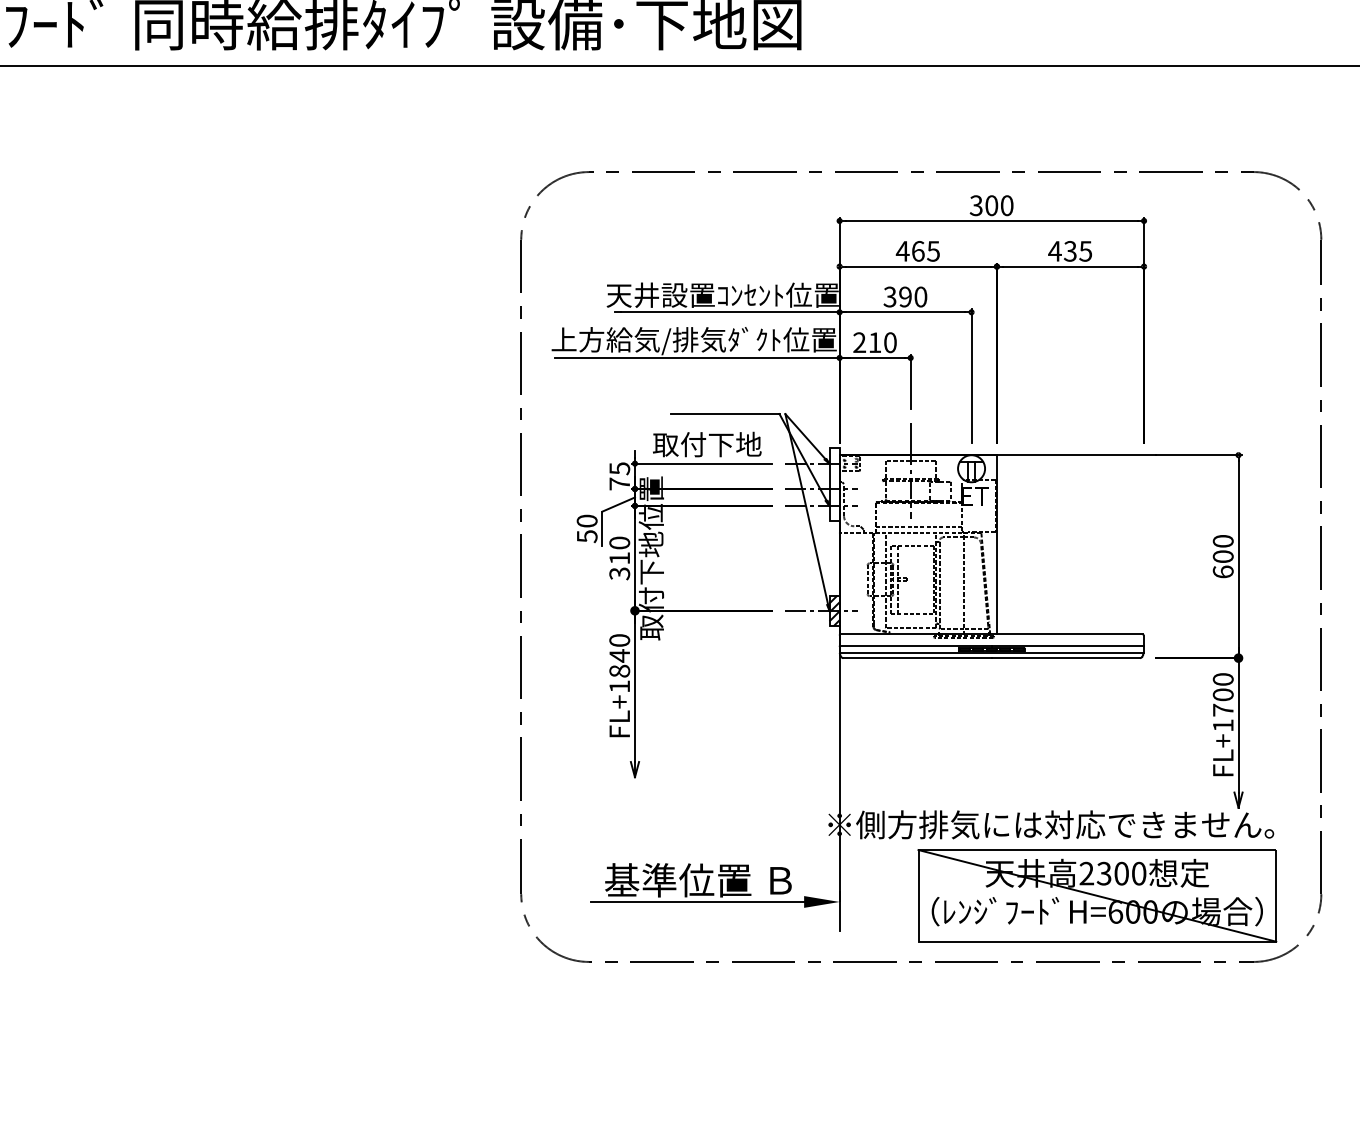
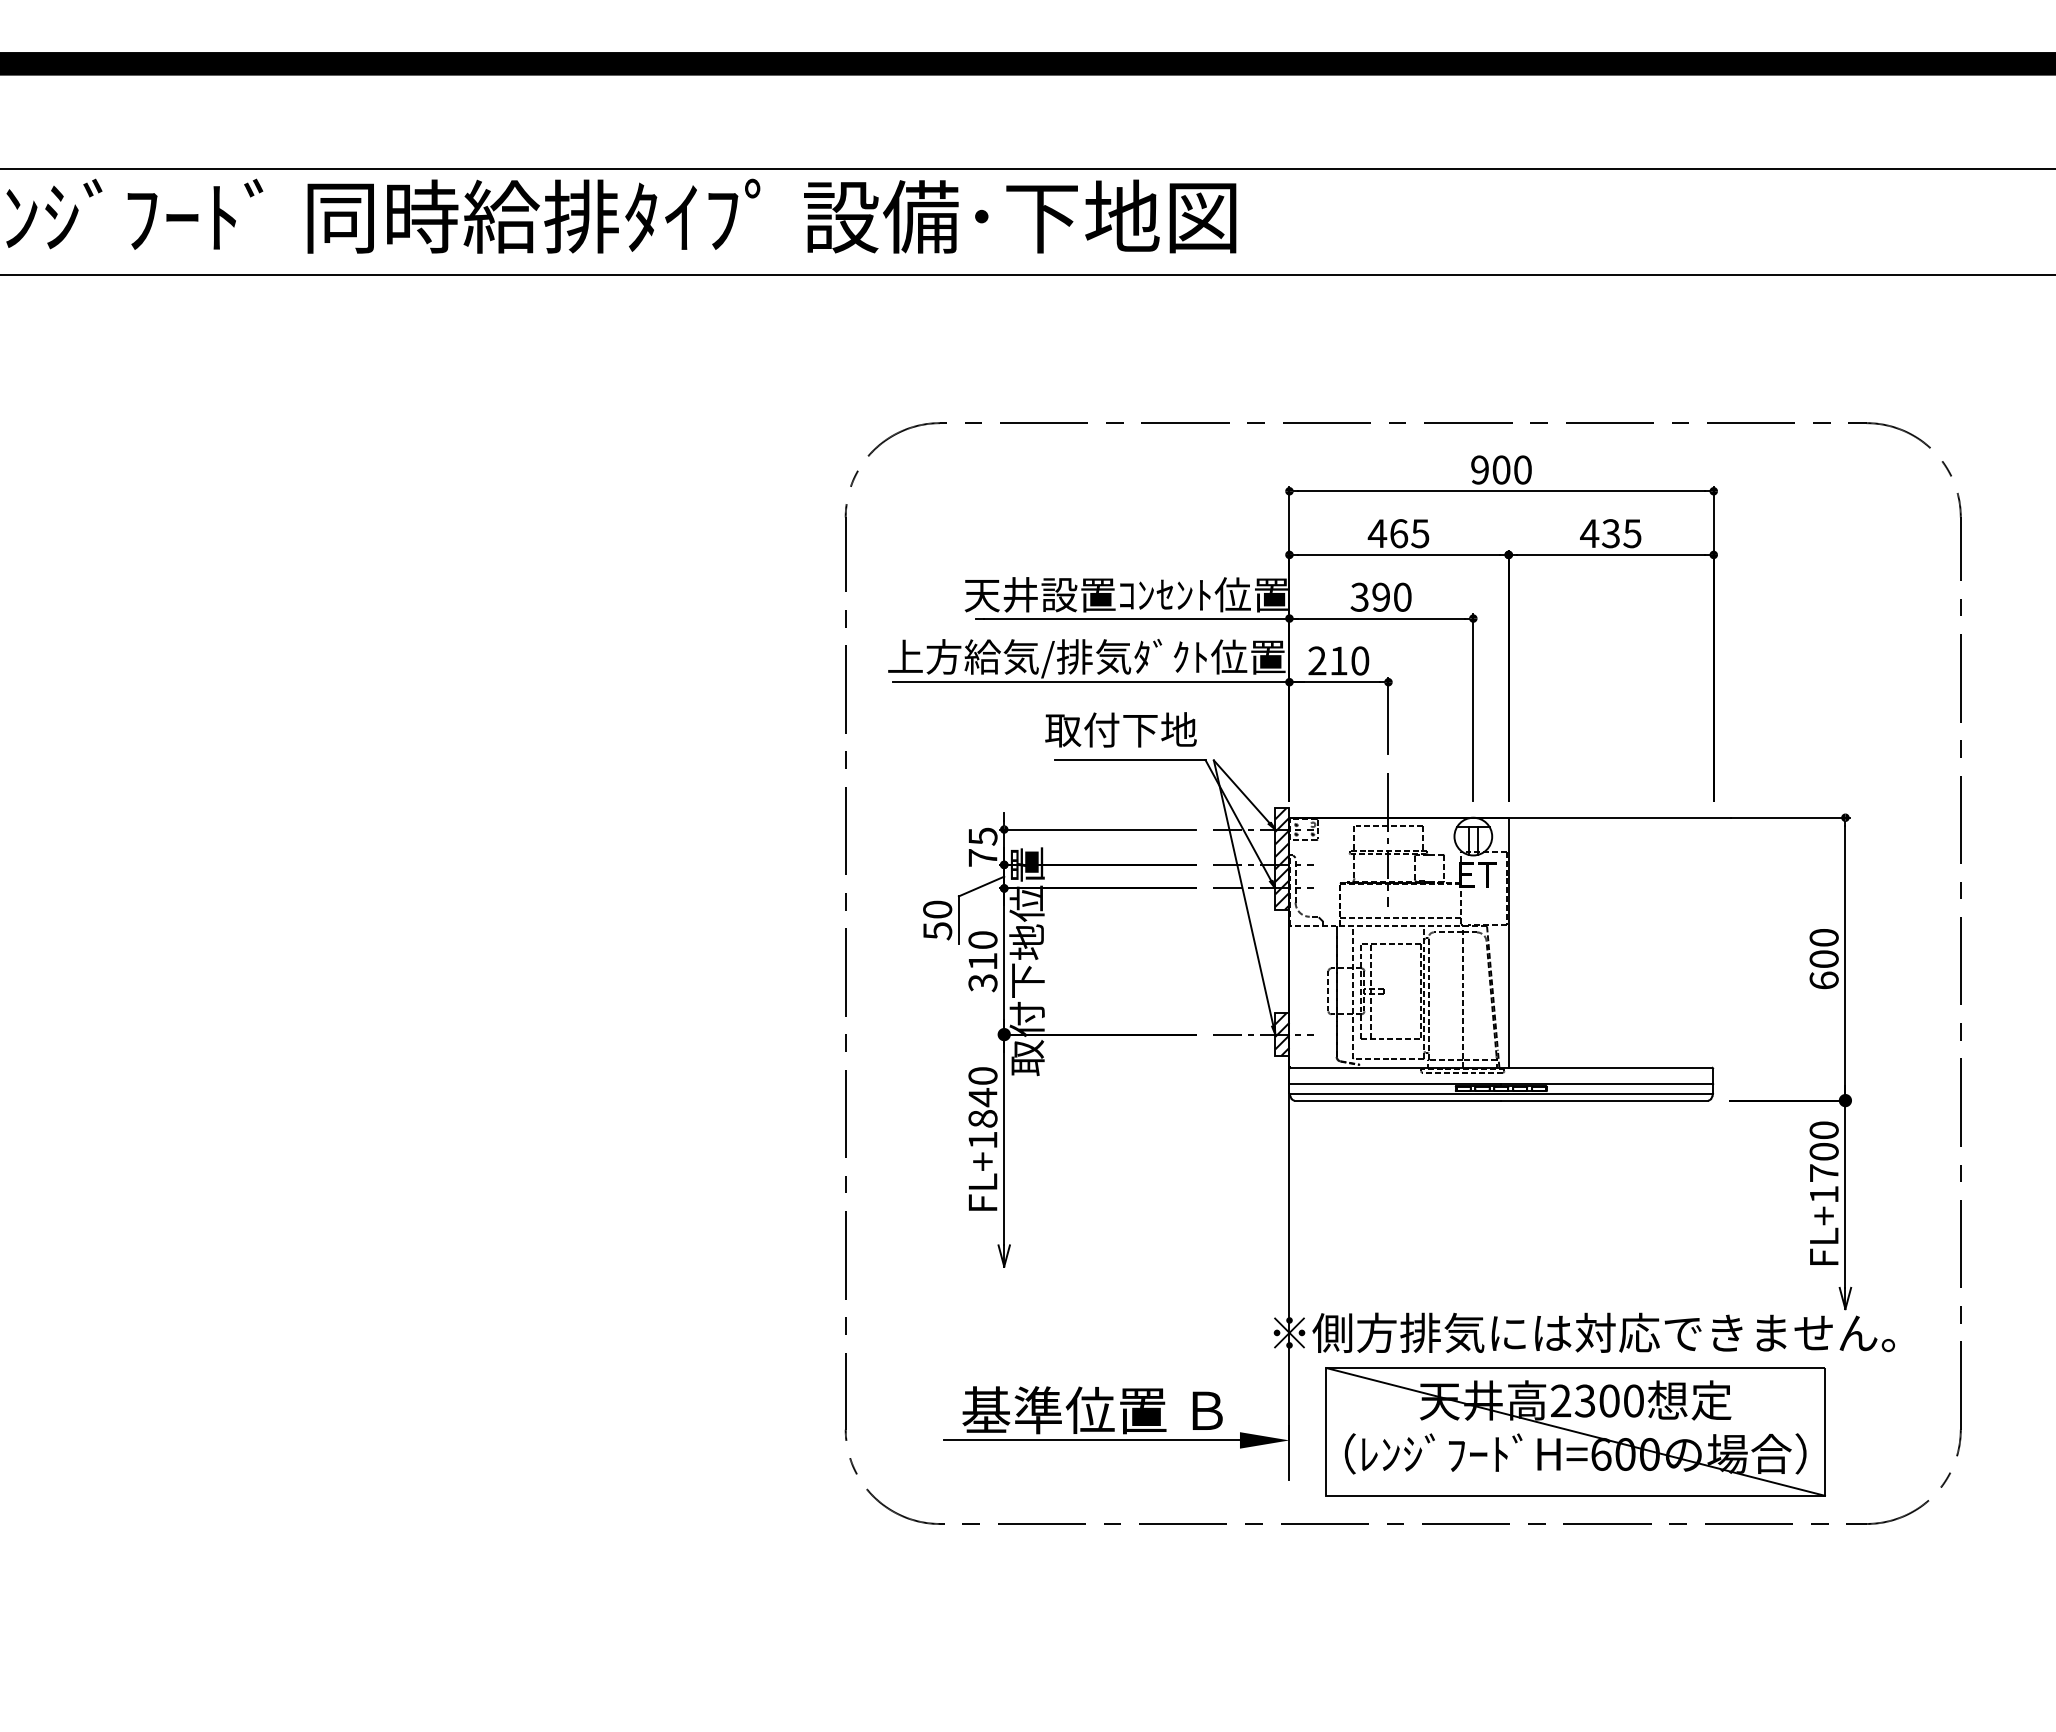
text: (975, 205) -> (1479, 469), 300 -> 900
text: (706, 444) -> (1120, 729), moved
hatch: (834, 484) -> (1282, 858), added
part: (1097, 895) -> (1575, 1431), moved

